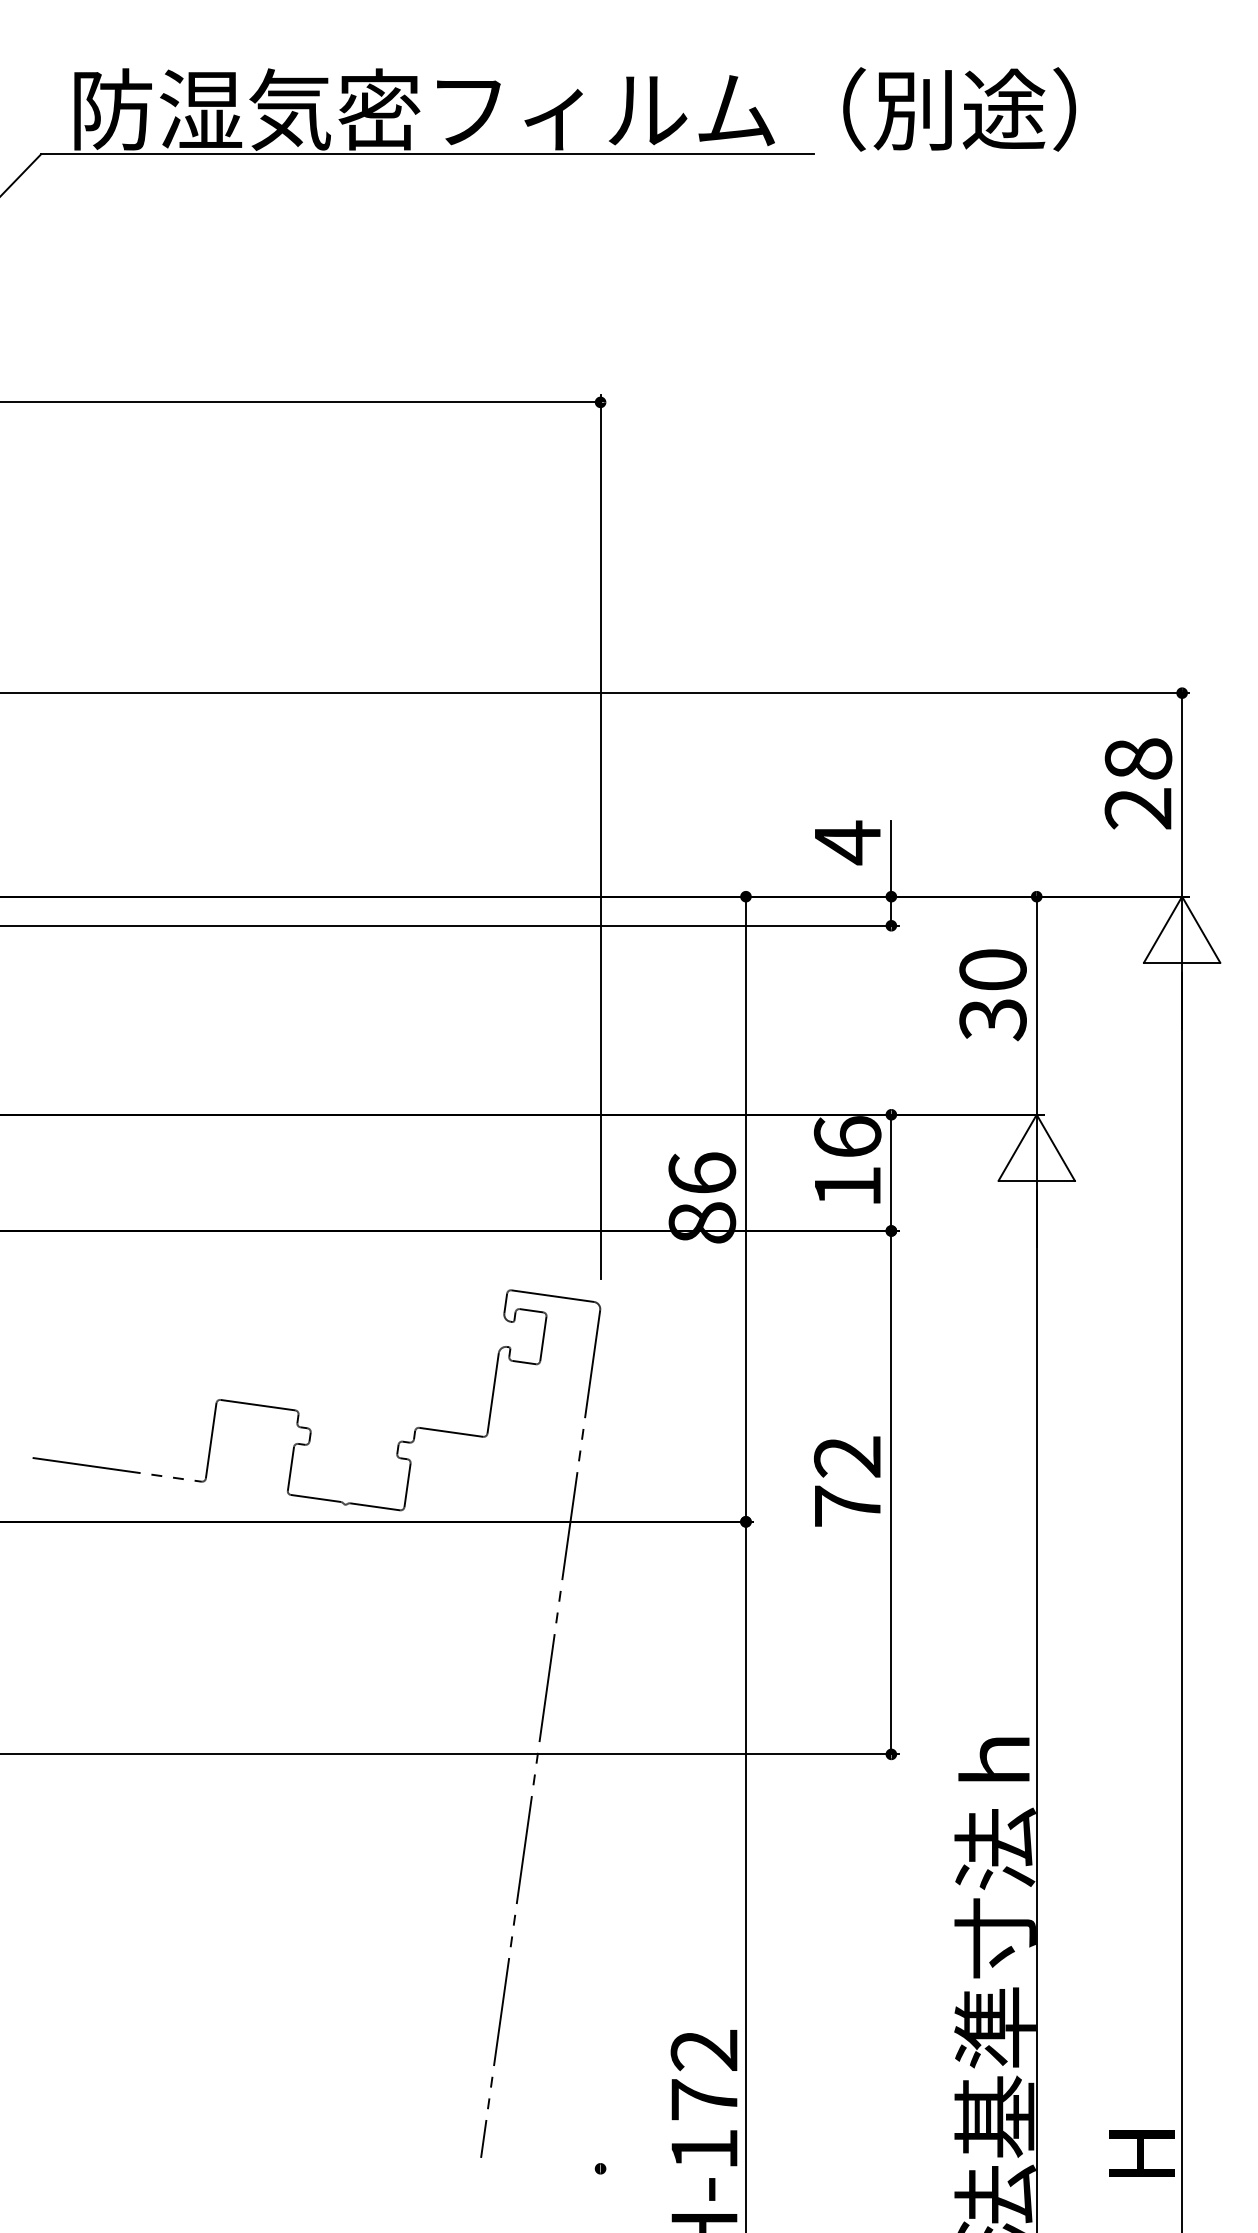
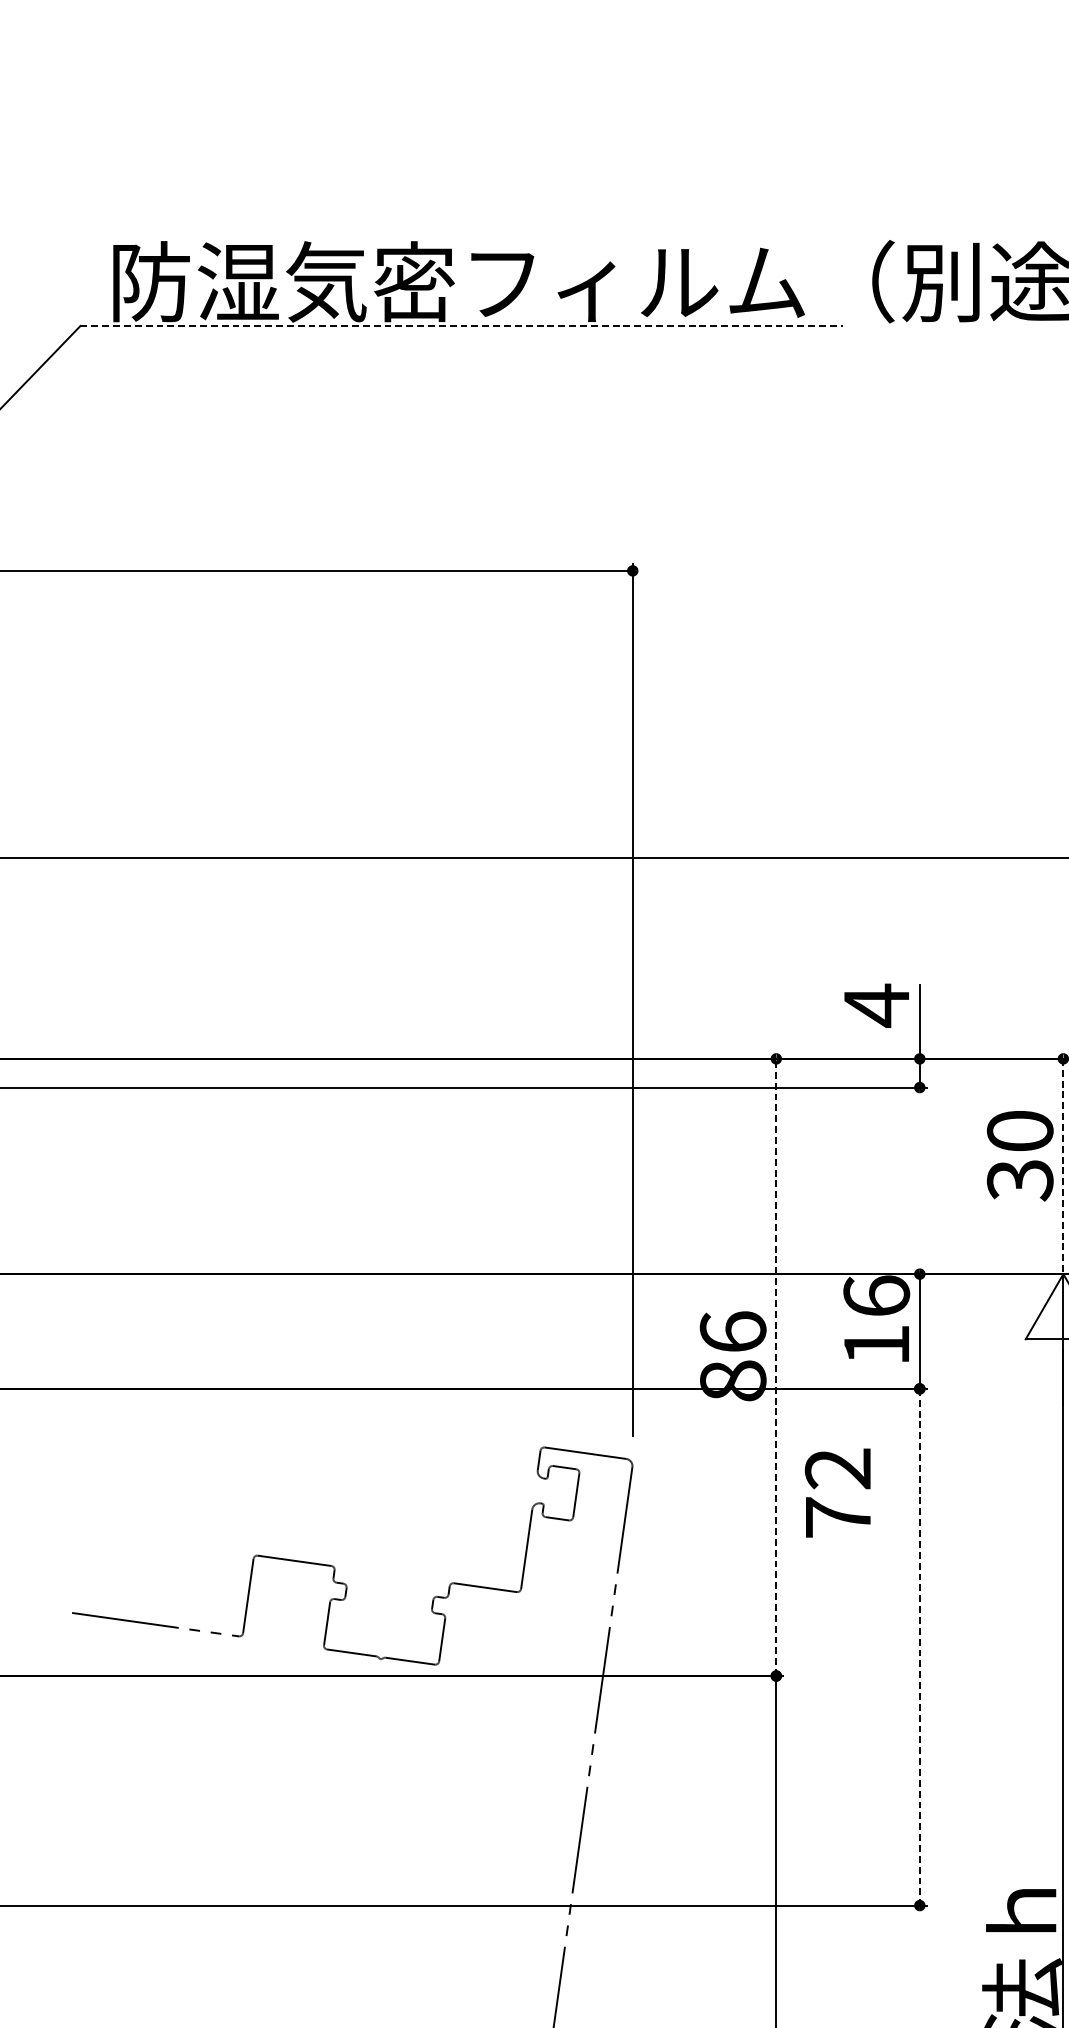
line: (427, 154) -> (461, 326), solid -> dashed
line: (1036, 1006) -> (1063, 1167), solid -> dashed
line: (745, 1209) -> (775, 1367), solid -> dashed
text: (847, 1481) -> (838, 1493), moved
line: (891, 1492) -> (919, 1647), solid -> dashed

